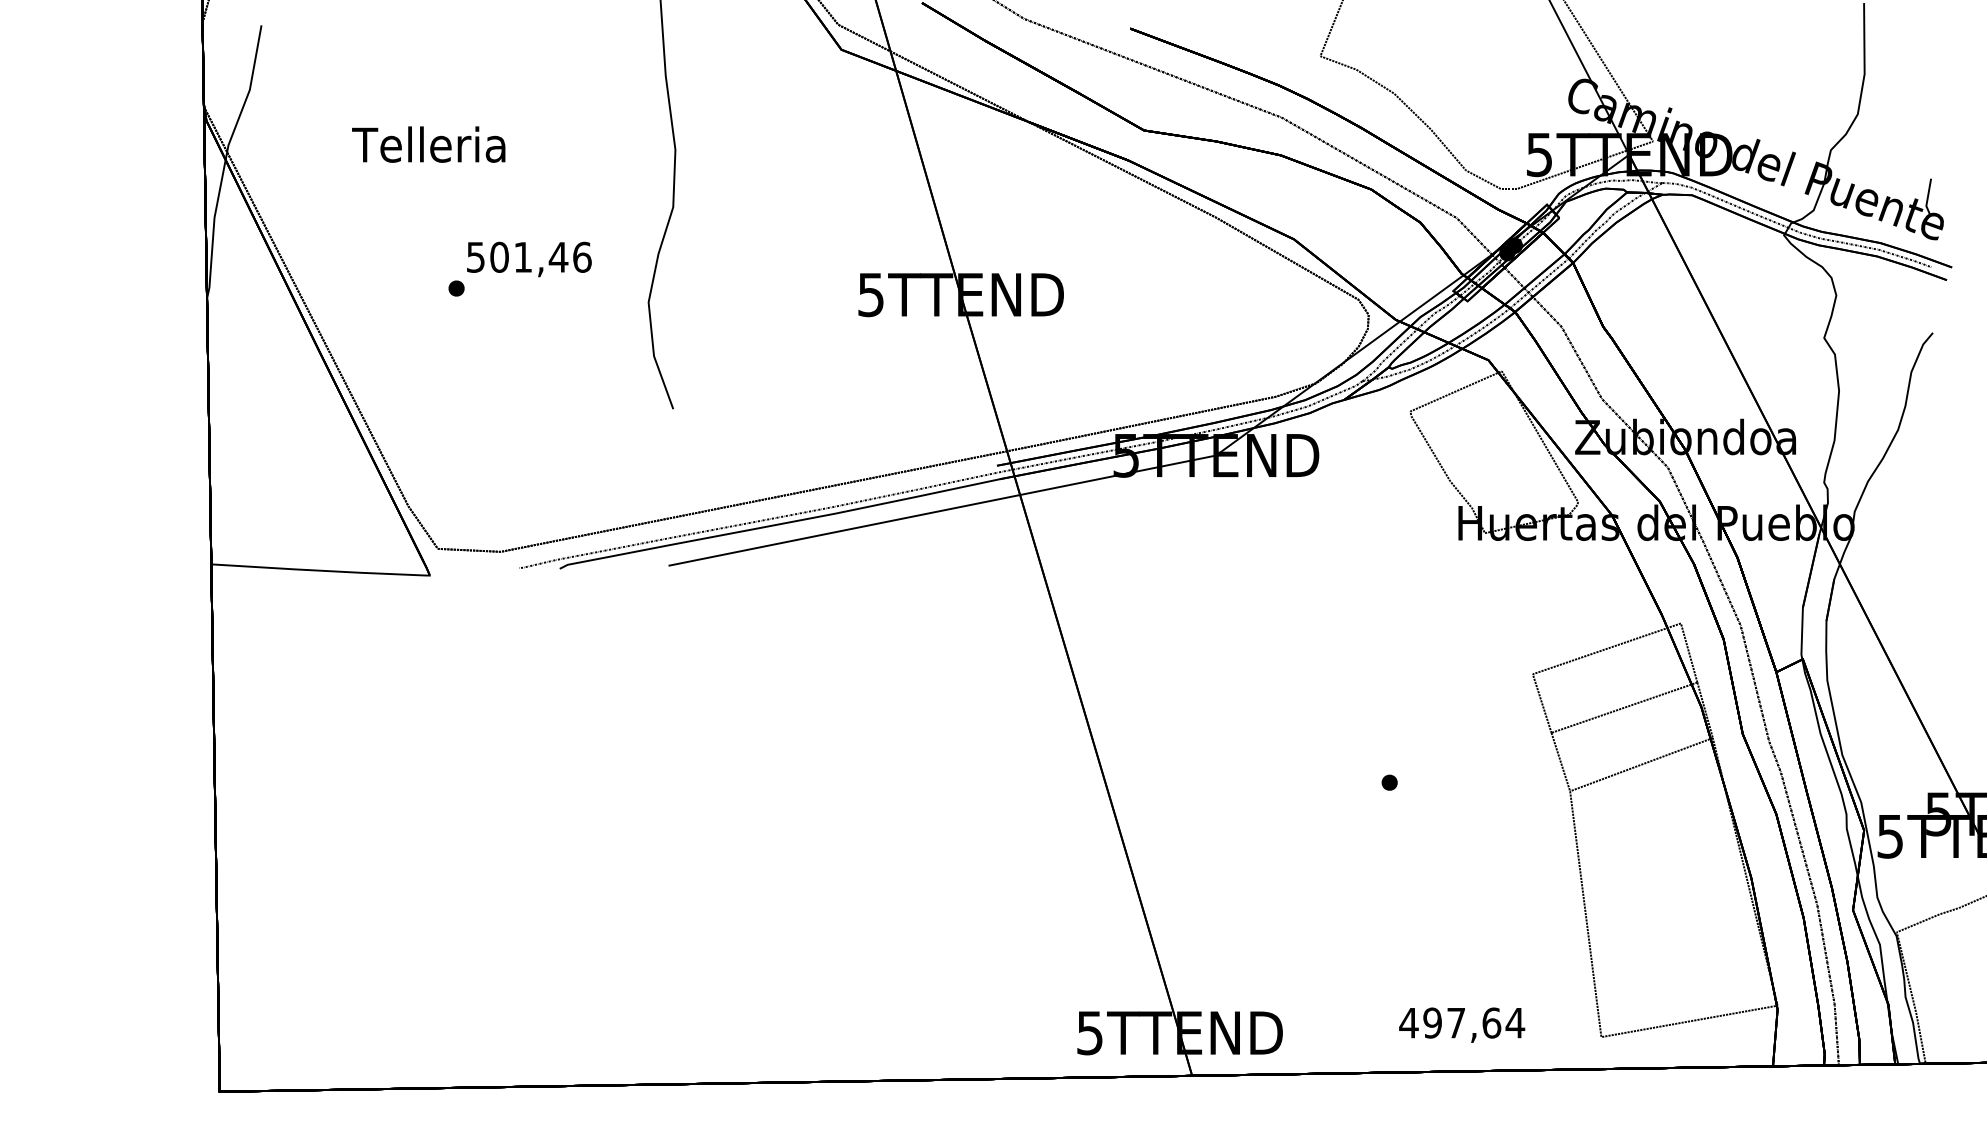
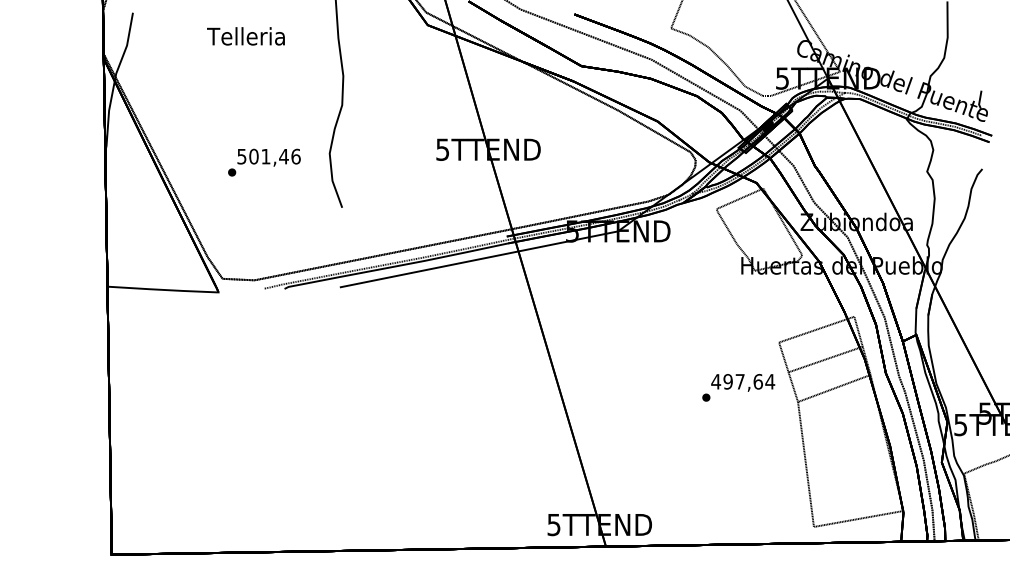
text: (427, 144) -> (245, 36), moved
text: (520, 268) -> (264, 162), moved
text: (1462, 1024) -> (743, 382), moved

